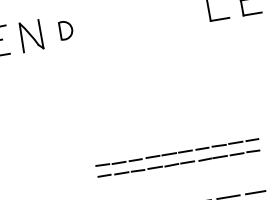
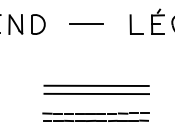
line: (140, 18) -> (86, 24), added
part: (66, 30) -> (38, 24), size x1.67
line: (171, 109) -> (96, 85), added
line: (173, 121) -> (96, 93), added

